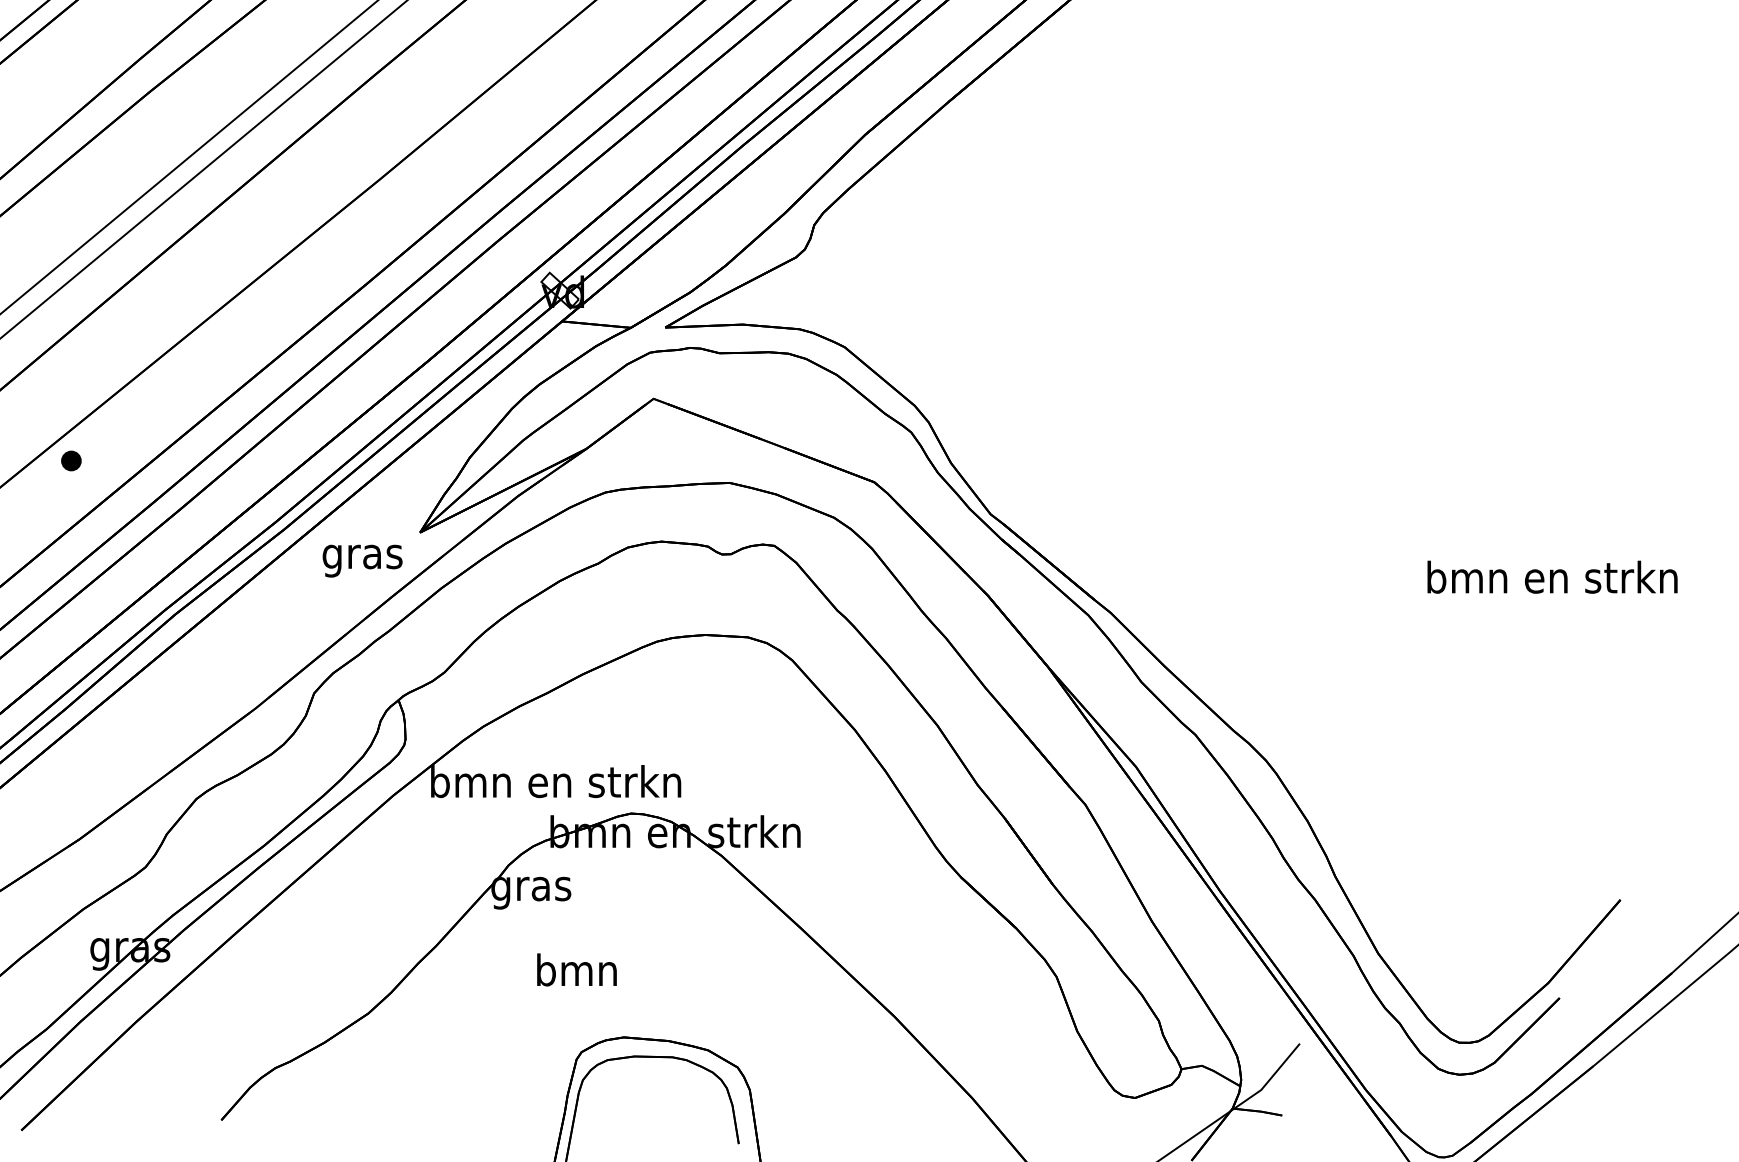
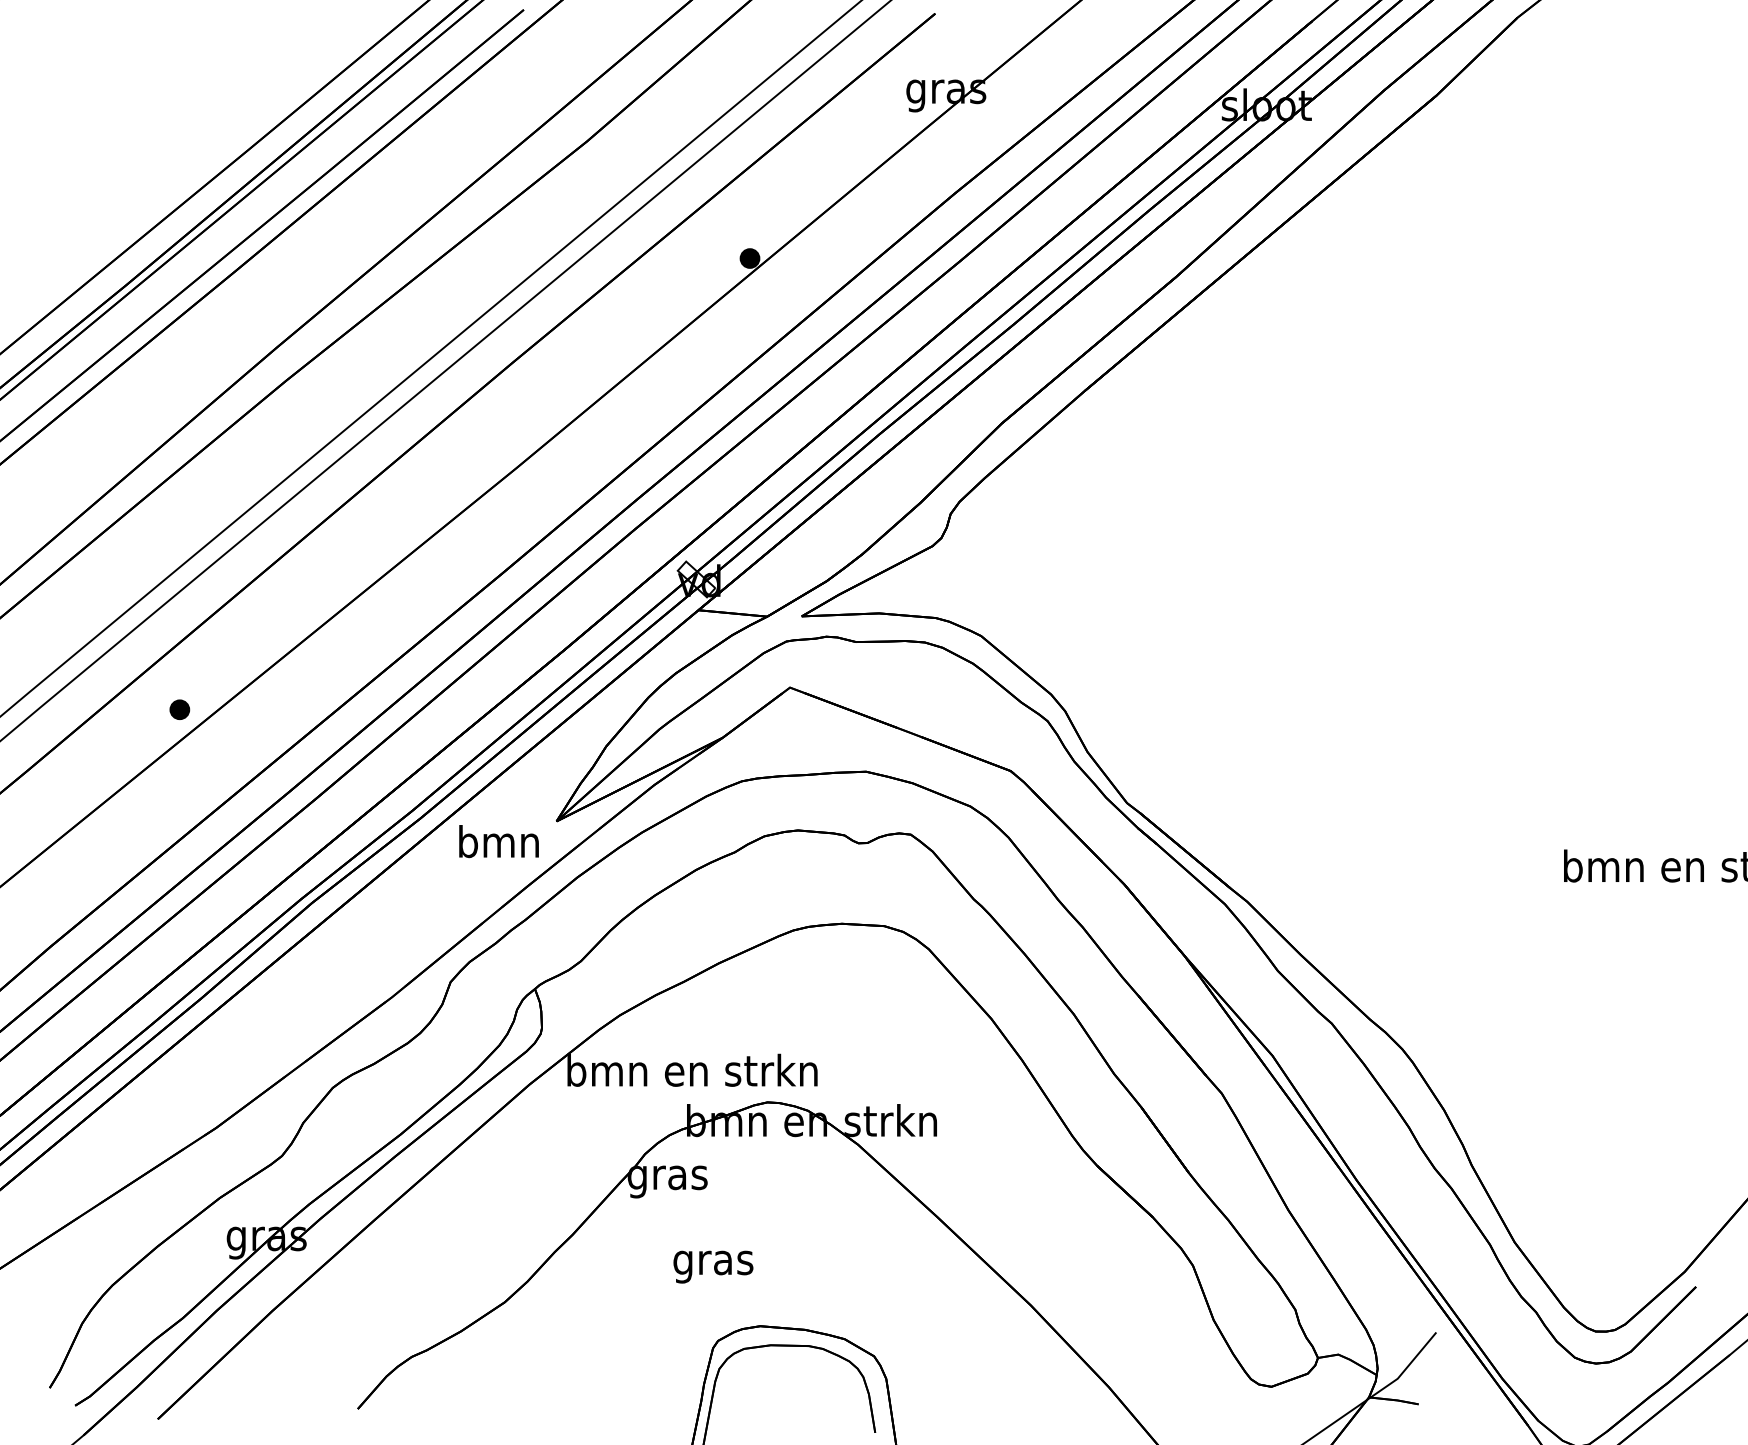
part: (71, 460) -> (179, 709), moved
text: (362, 556) -> (498, 845), gras -> bmn
text: (577, 973) -> (713, 1262), bmn -> gras

